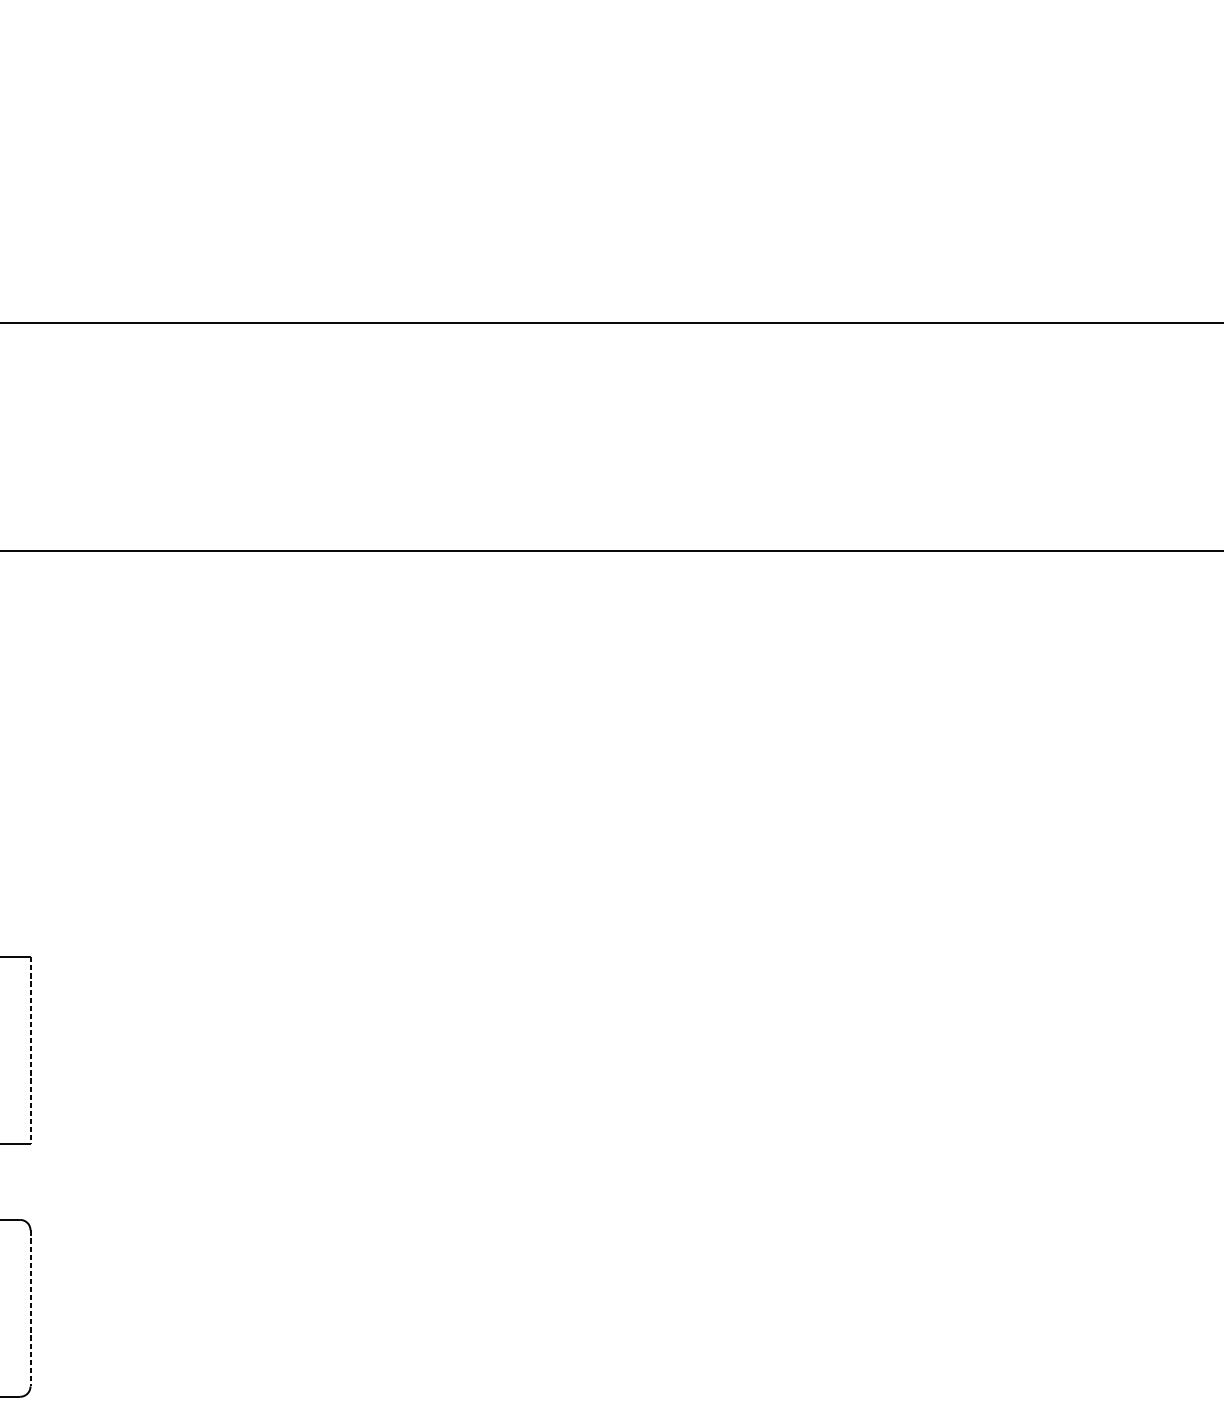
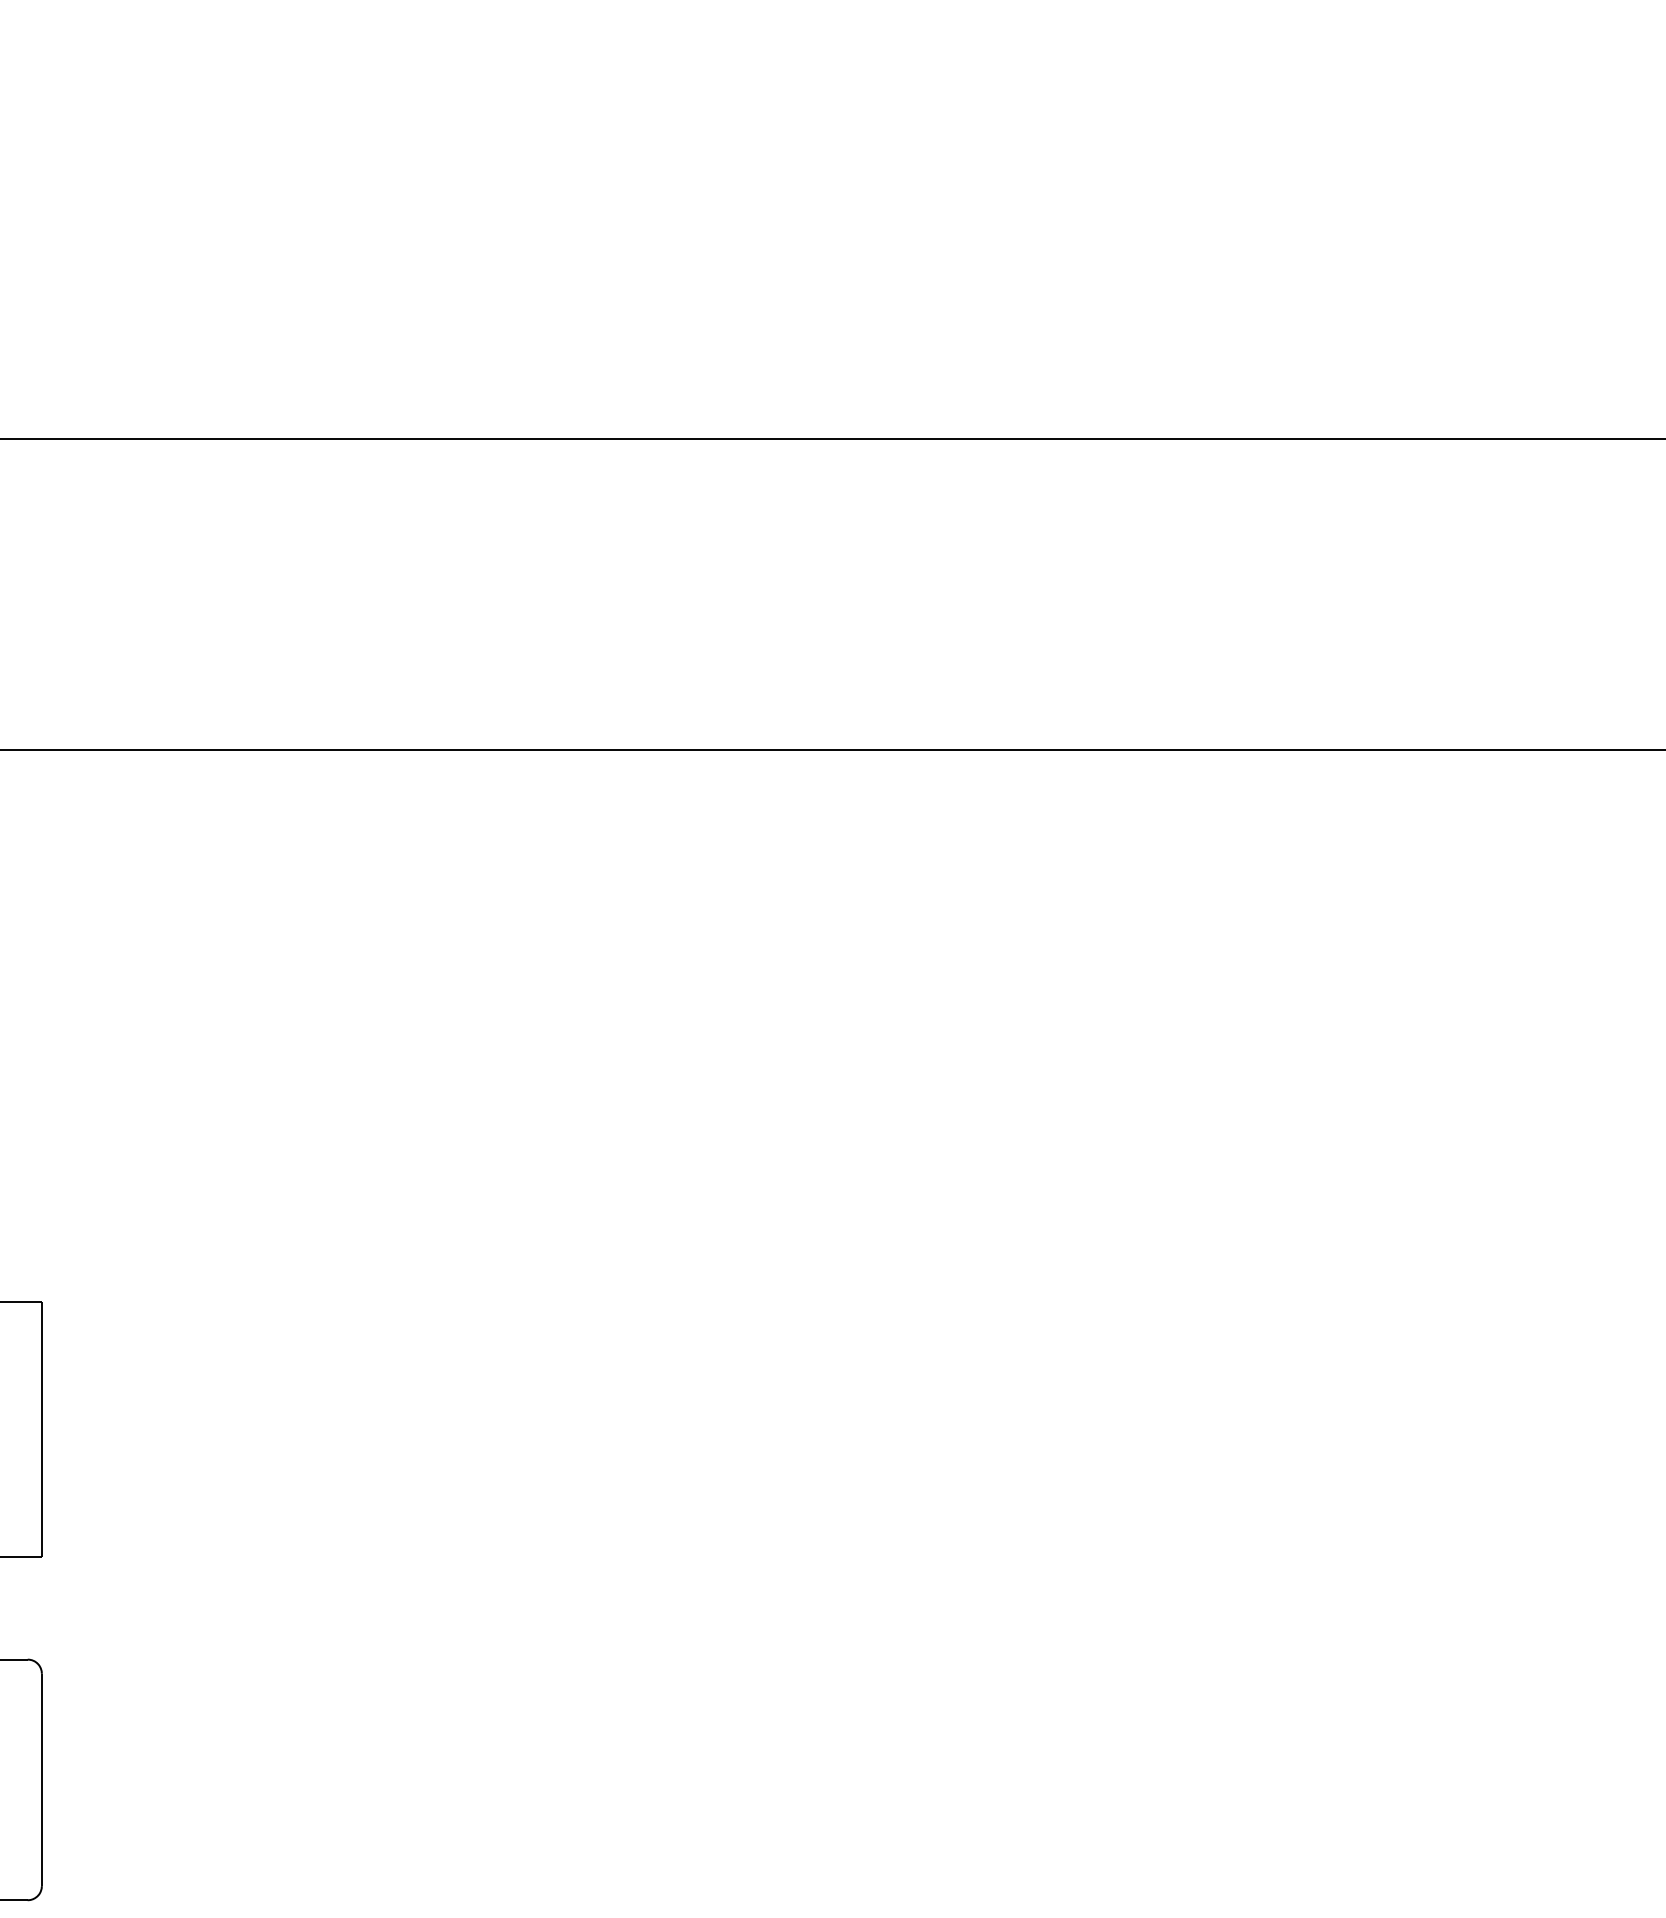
line: (30, 1051) -> (41, 1430), dashed -> solid
line: (30, 1308) -> (41, 1780), dashed -> solid

